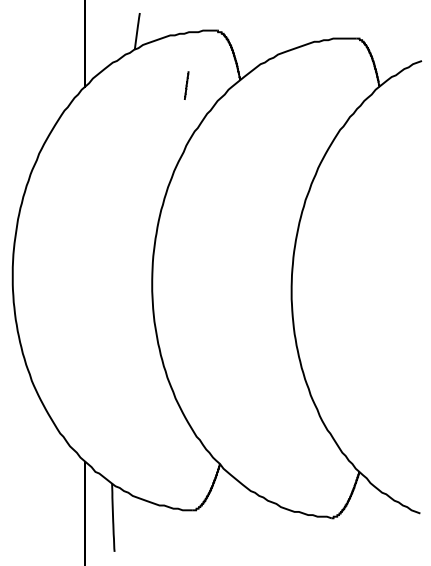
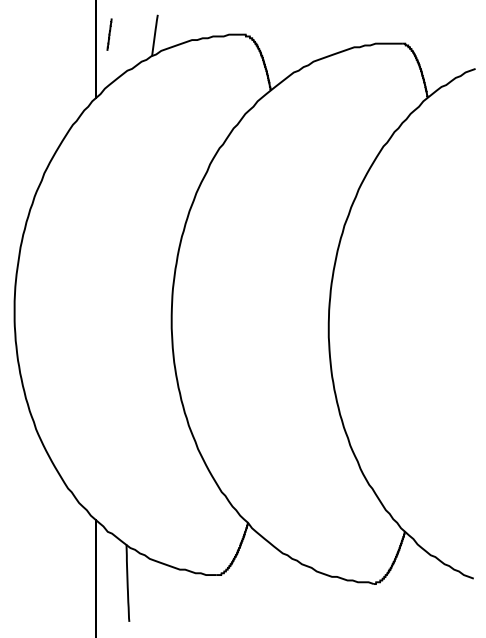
line: (186, 85) -> (109, 34), moved

